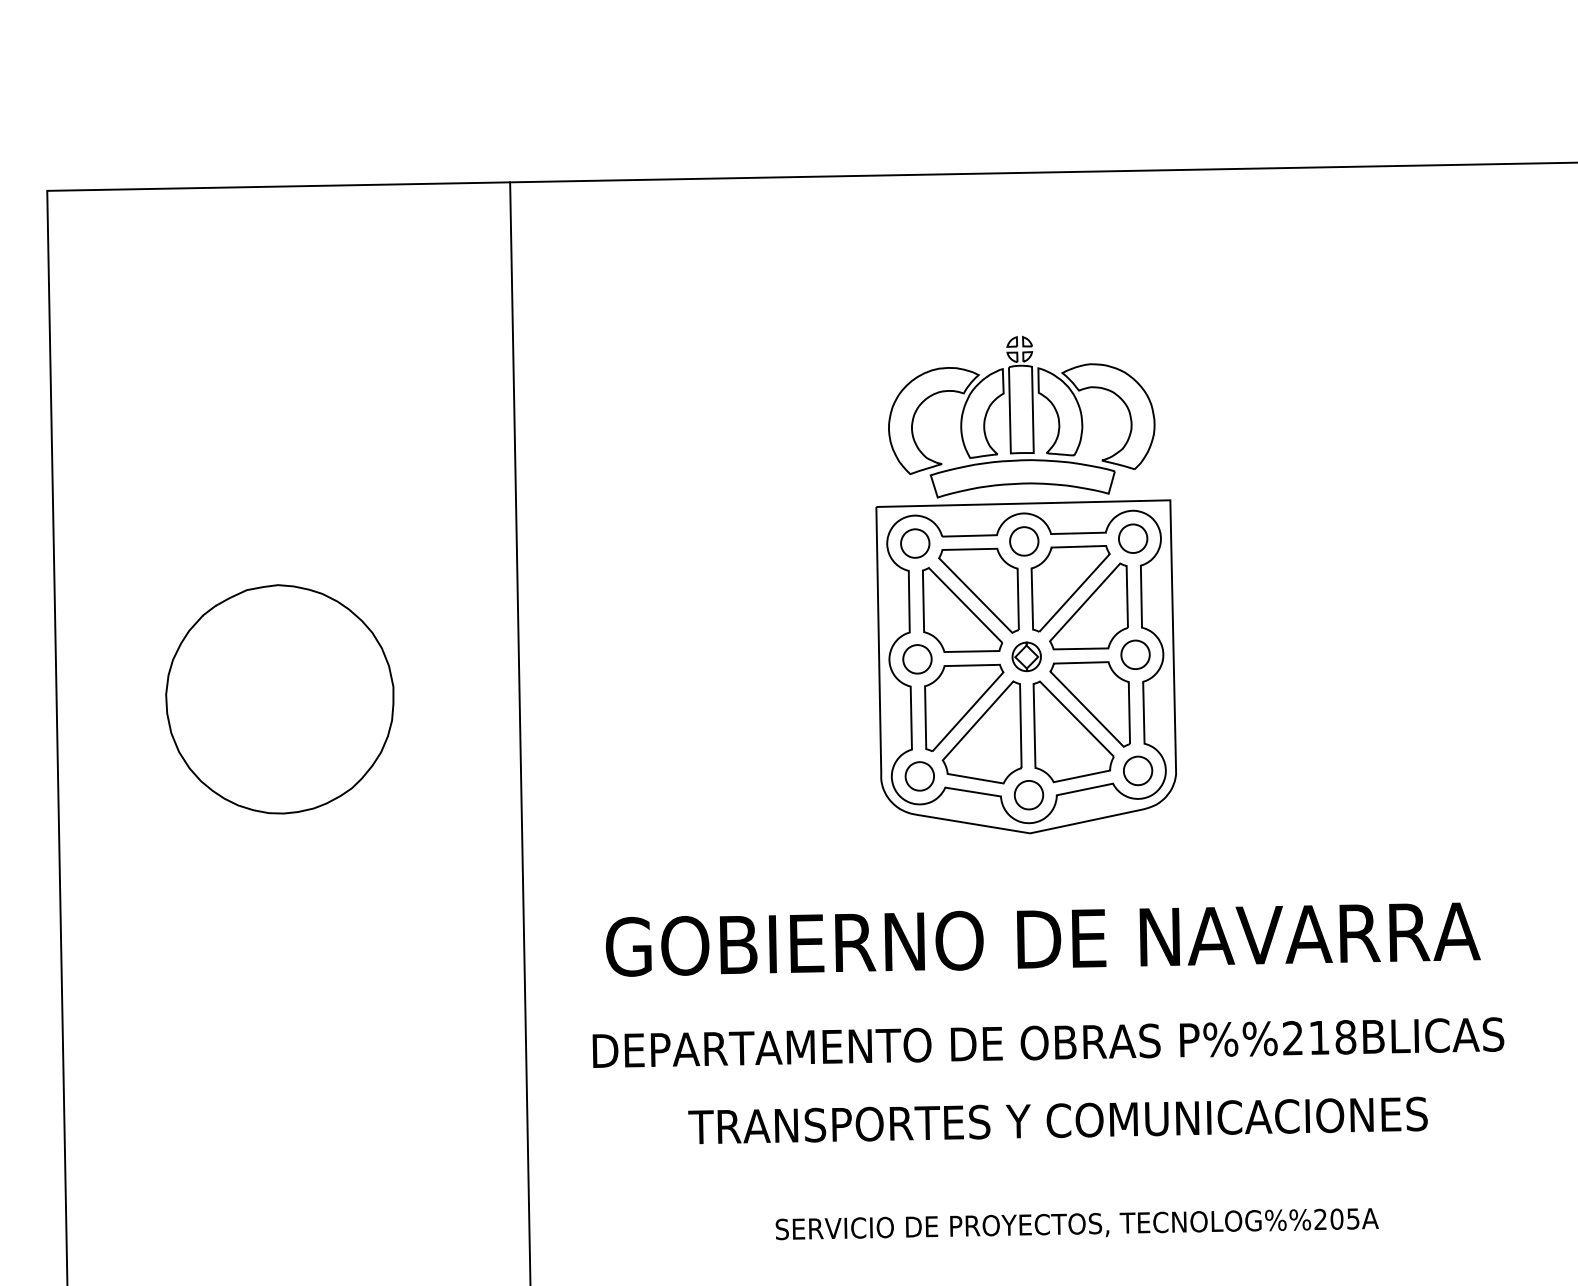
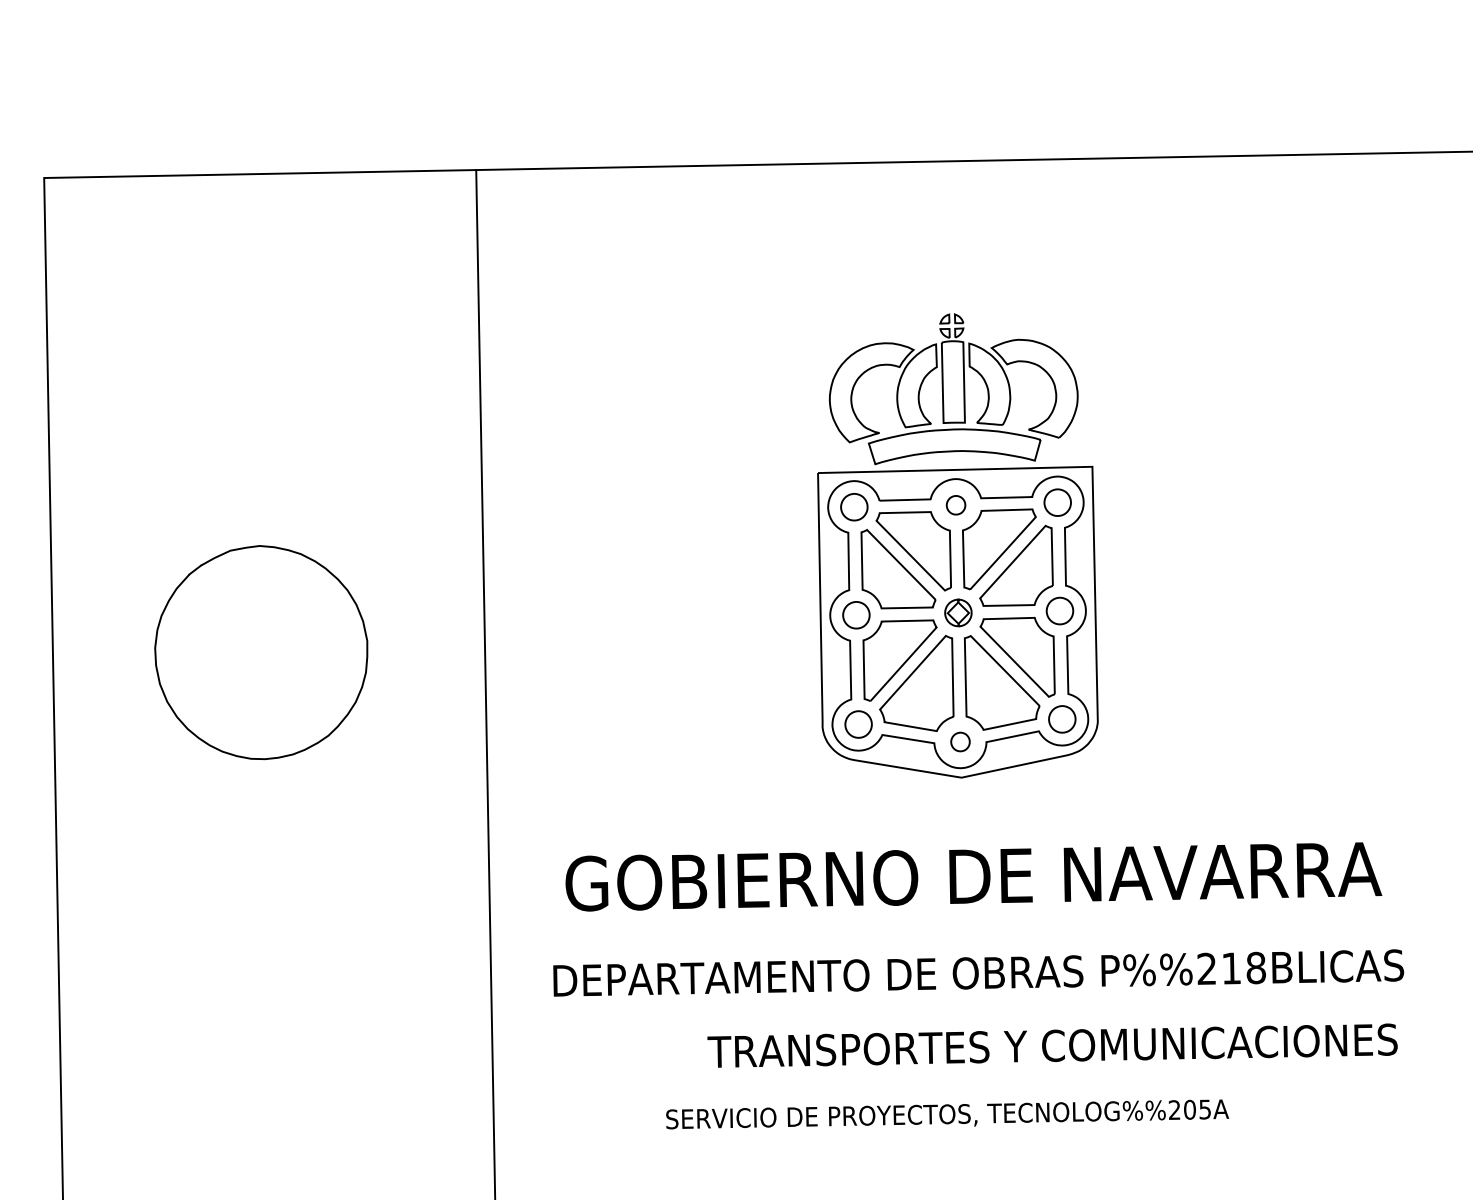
part: (1023, 541) -> (955, 505), size x0.7
part: (1028, 794) -> (960, 741), size x0.7
text: (1057, 1120) -> (1052, 1045), moved
text: (1077, 1224) -> (947, 1114), moved

